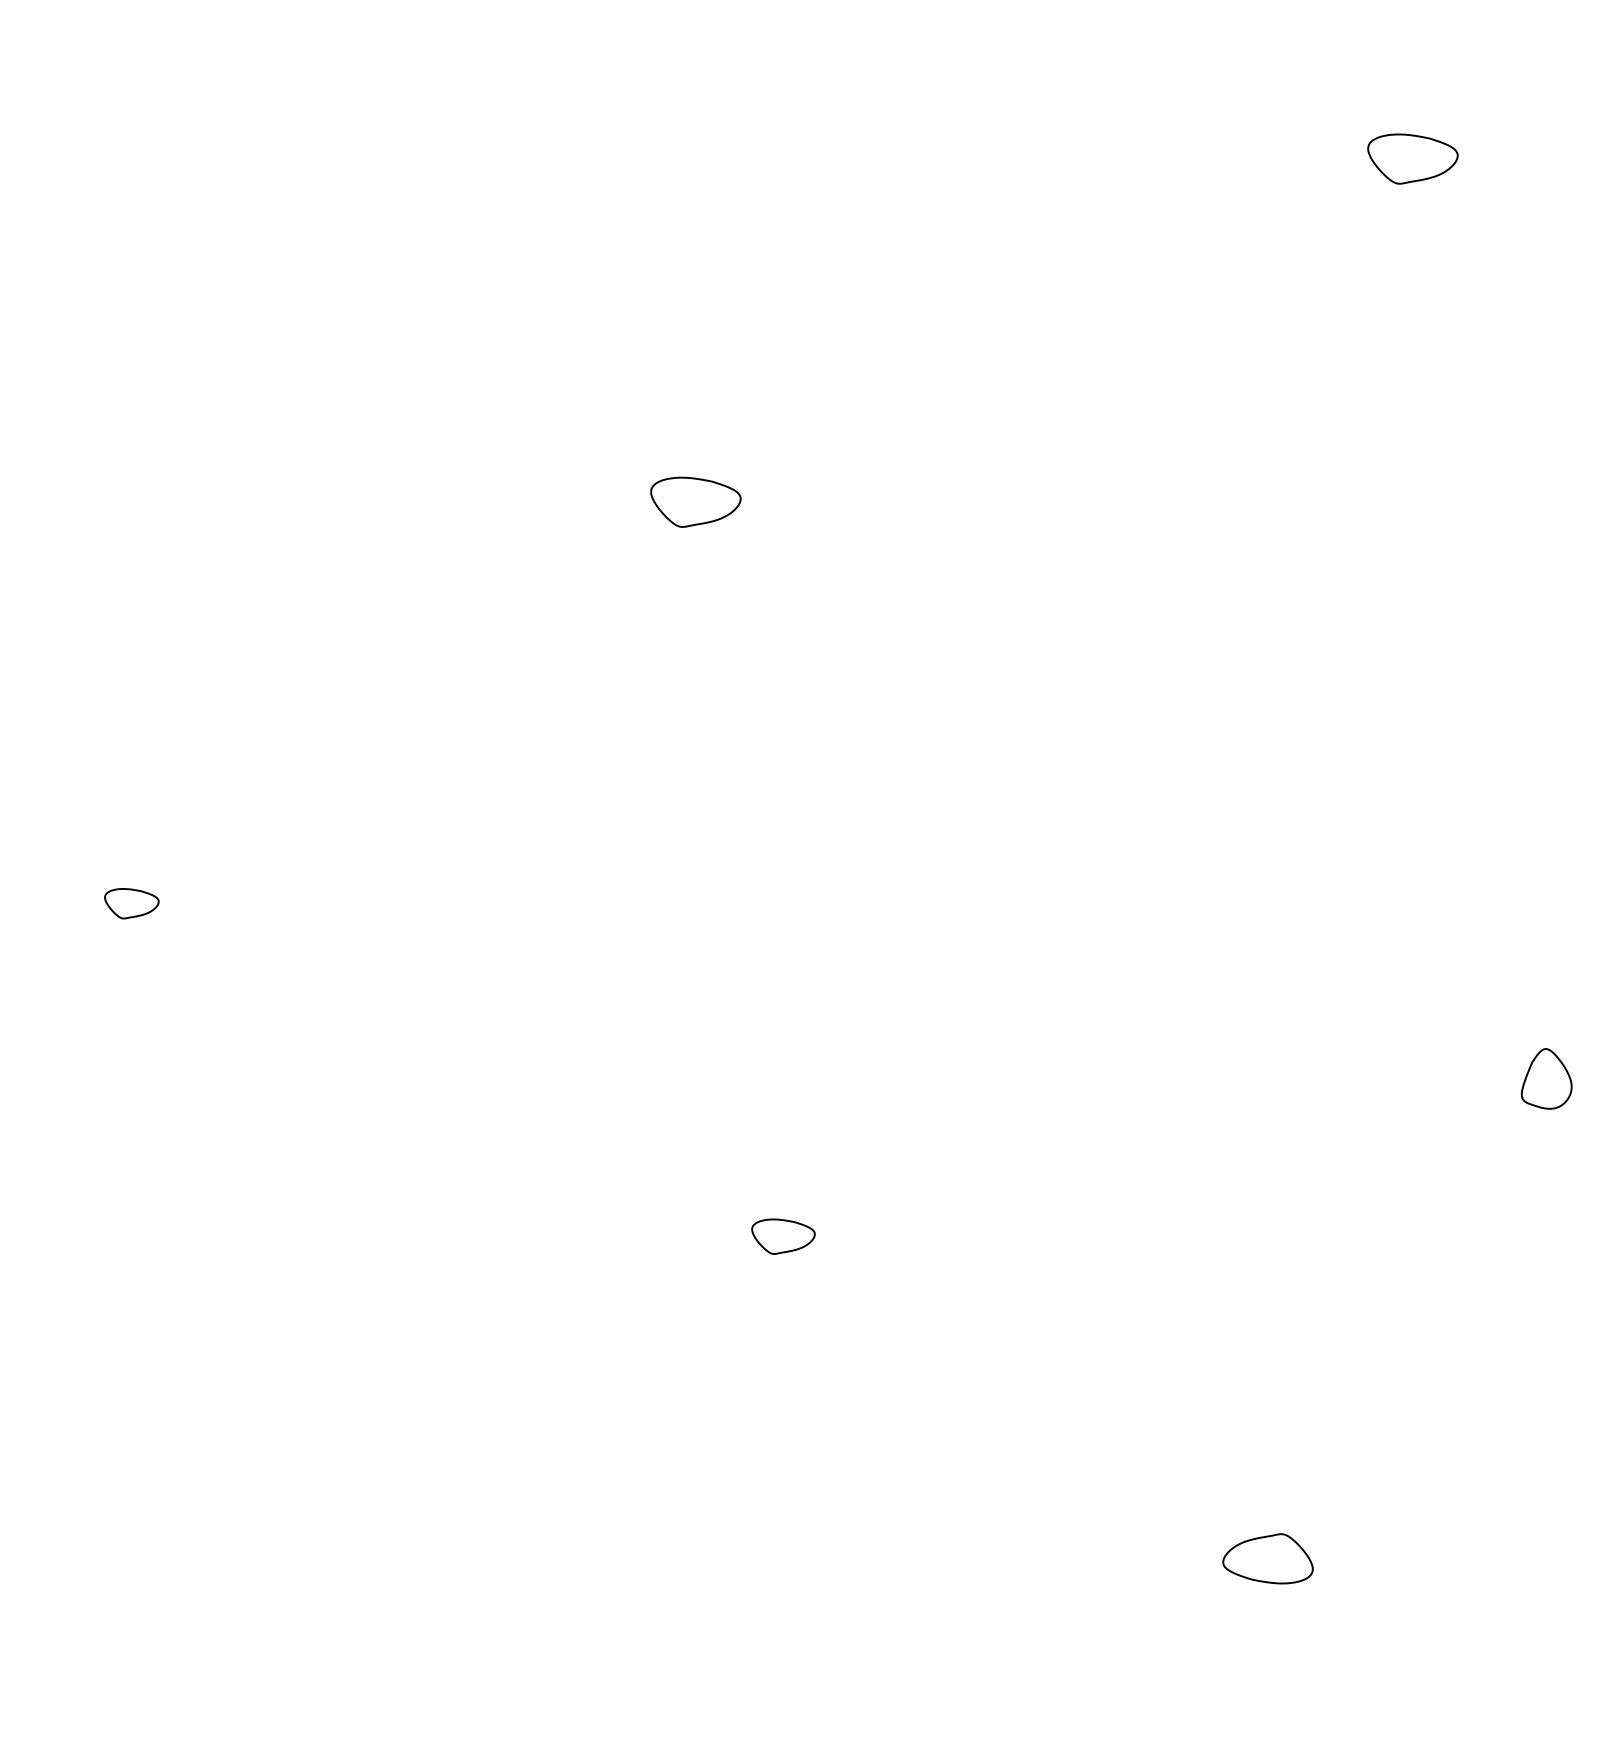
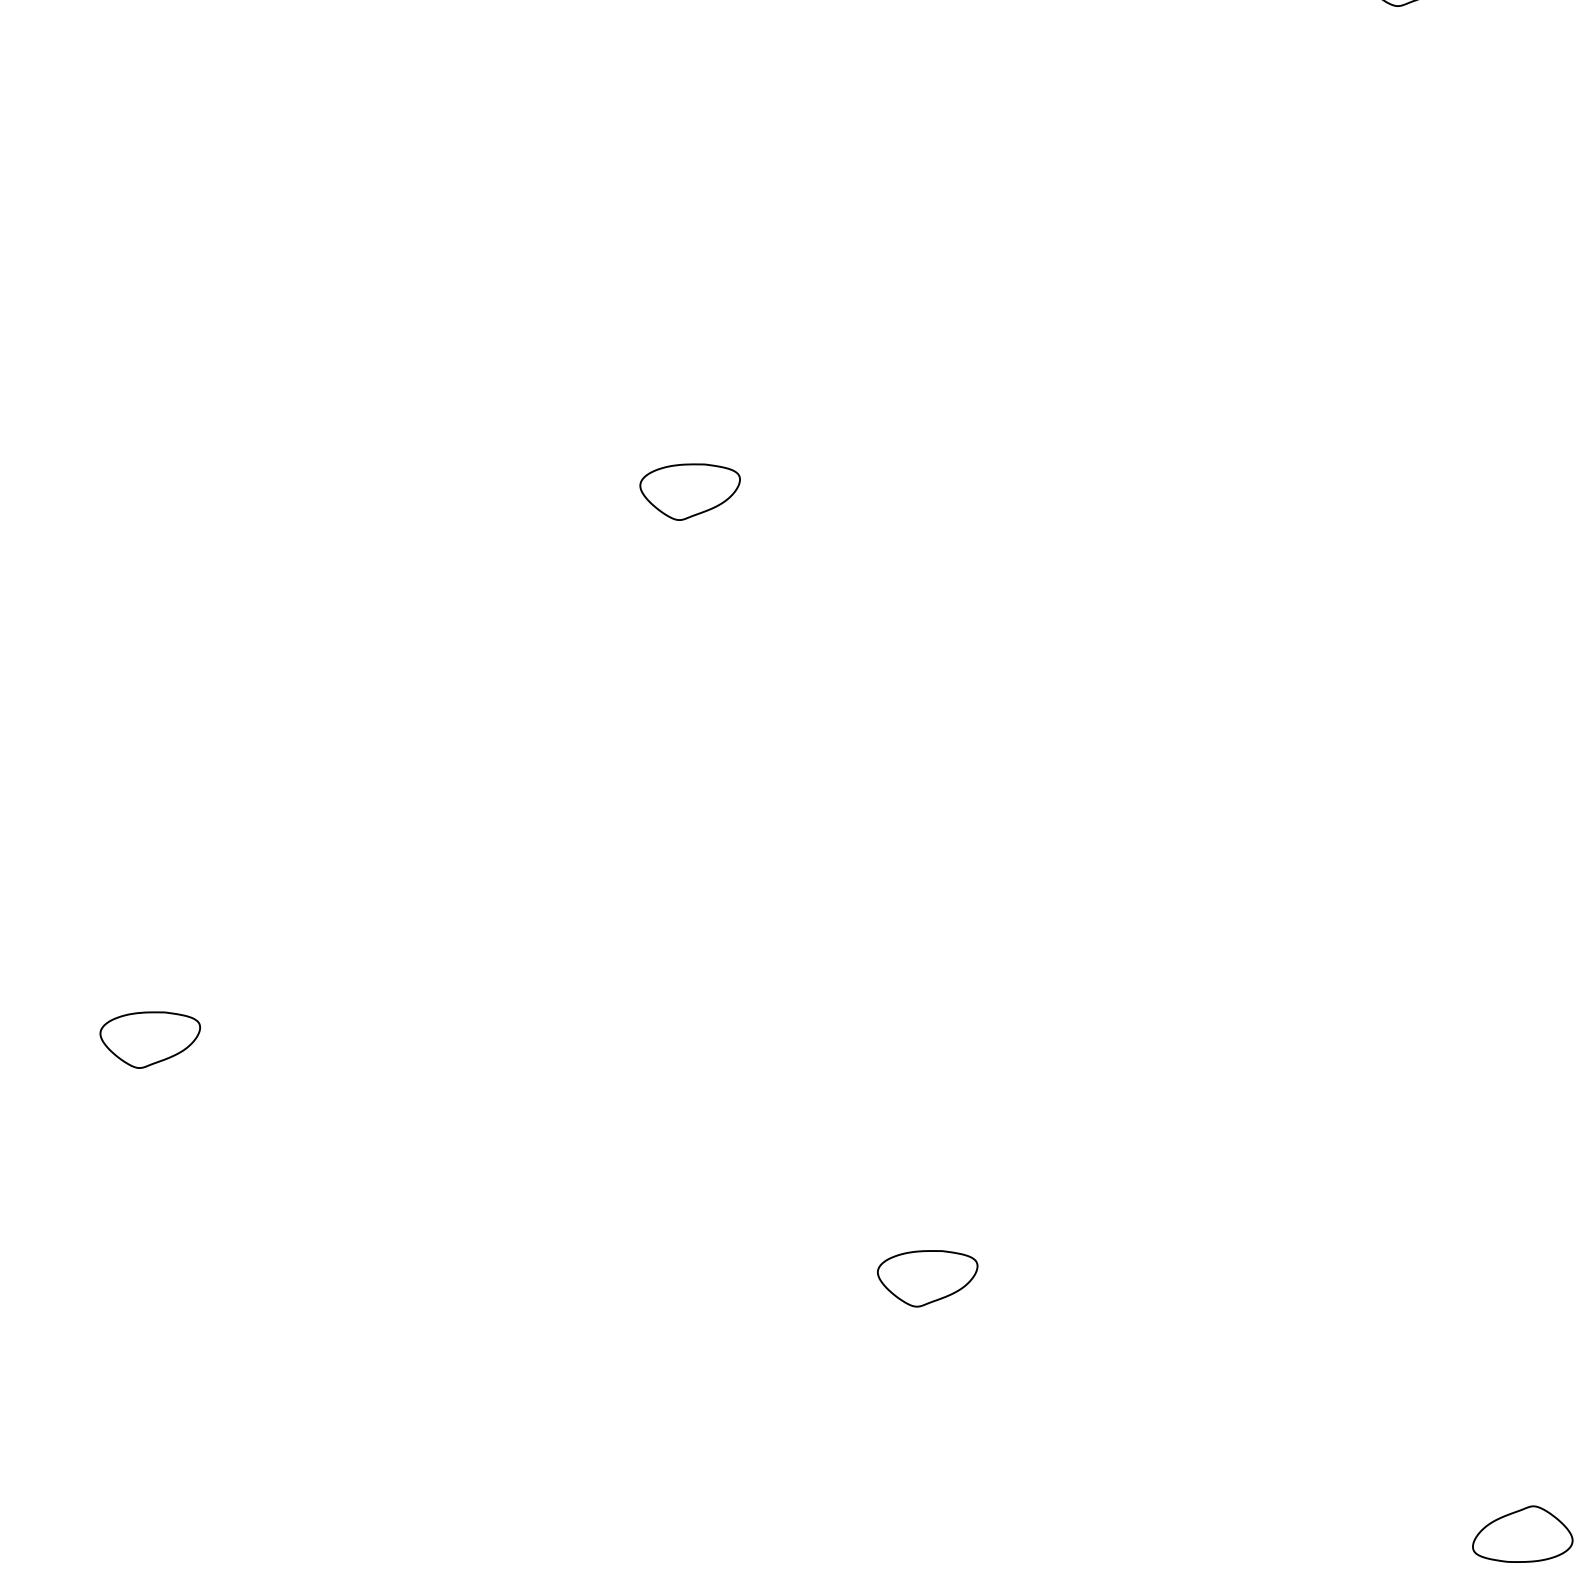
part: (131, 903) -> (151, 1038), size x1.67
part: (783, 1236) -> (929, 1276), size x1.43

